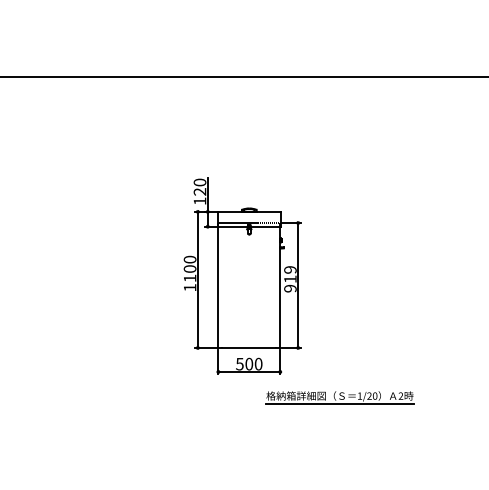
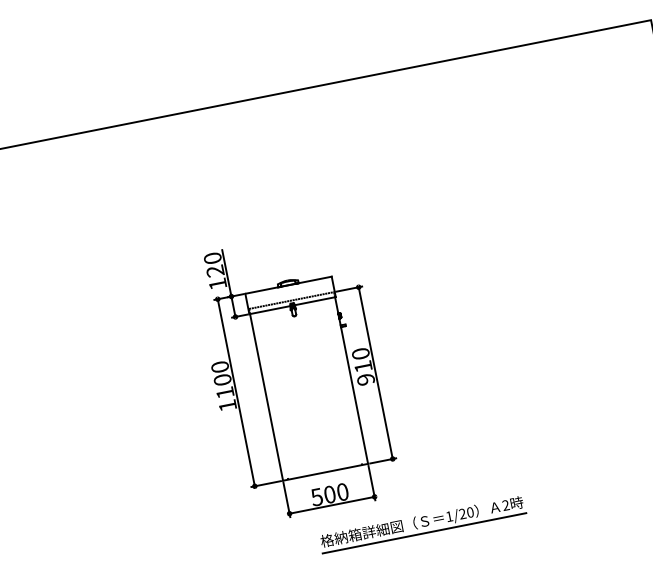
text: (290, 269) -> (360, 353), 919 -> 910
part: (339, 397) -> (421, 524), moved

